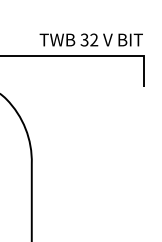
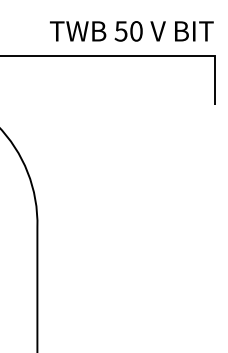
text: (89, 39) -> (128, 30), 32 -> 50

